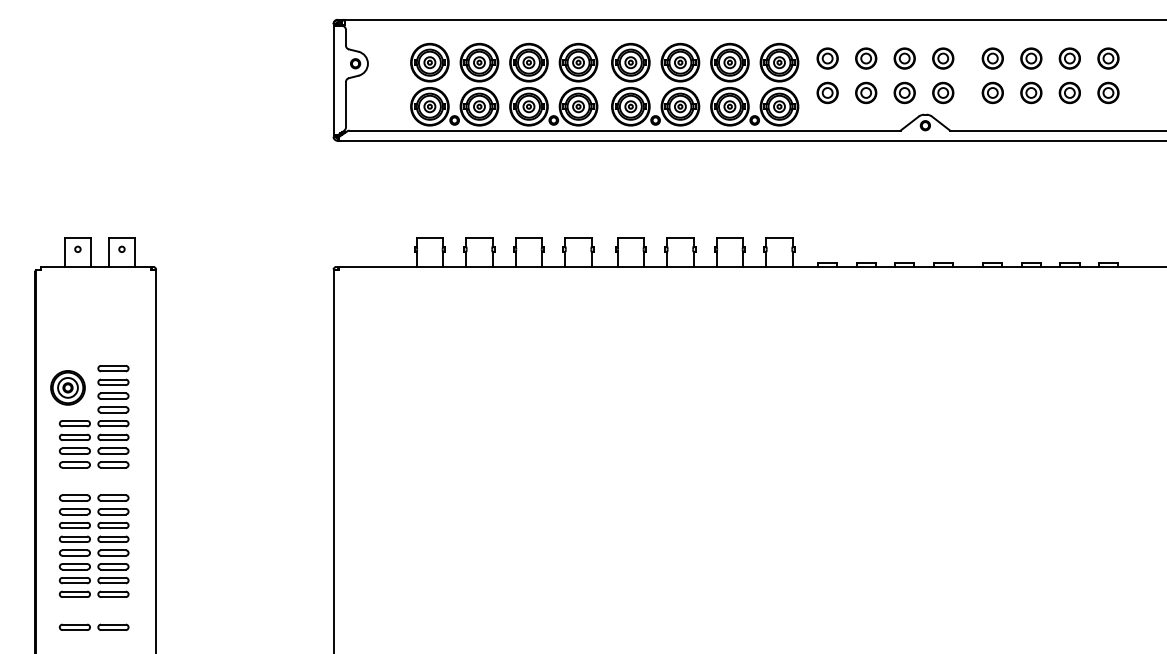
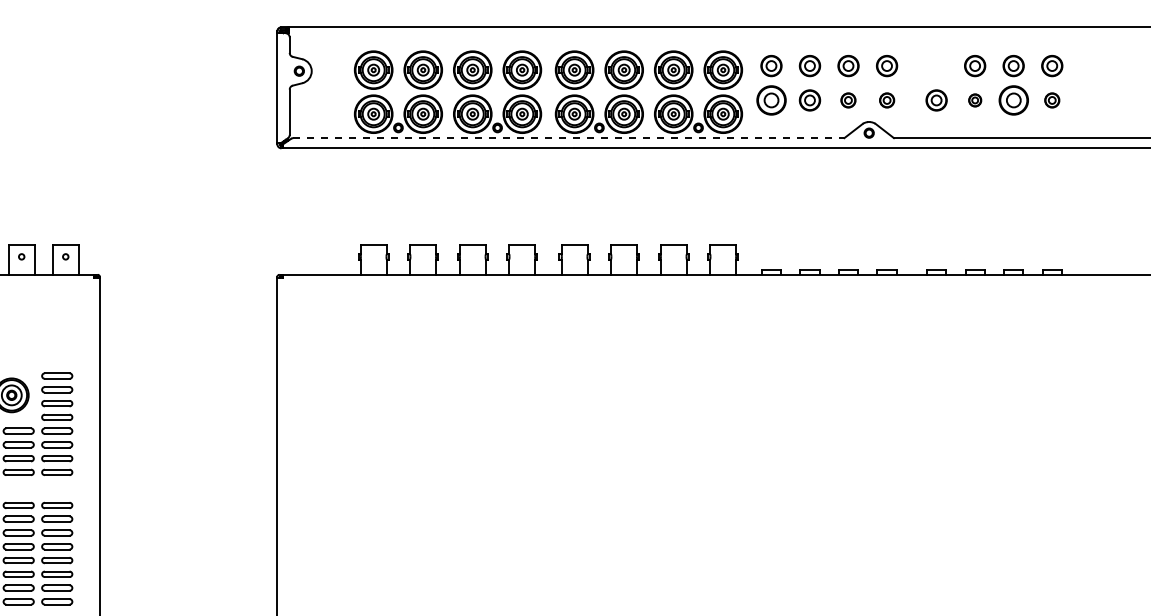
part: (992, 58) -> (936, 65), removed
part: (827, 92) -> (771, 99), size x1.4
part: (904, 92) -> (848, 99), size x0.7
part: (943, 92) -> (887, 99), size x0.7
part: (1031, 92) -> (975, 99), size x0.6
part: (1069, 92) -> (1013, 99), size x1.4
part: (1108, 92) -> (1052, 99), size x0.7
line: (625, 130) -> (569, 137), solid -> dashed

